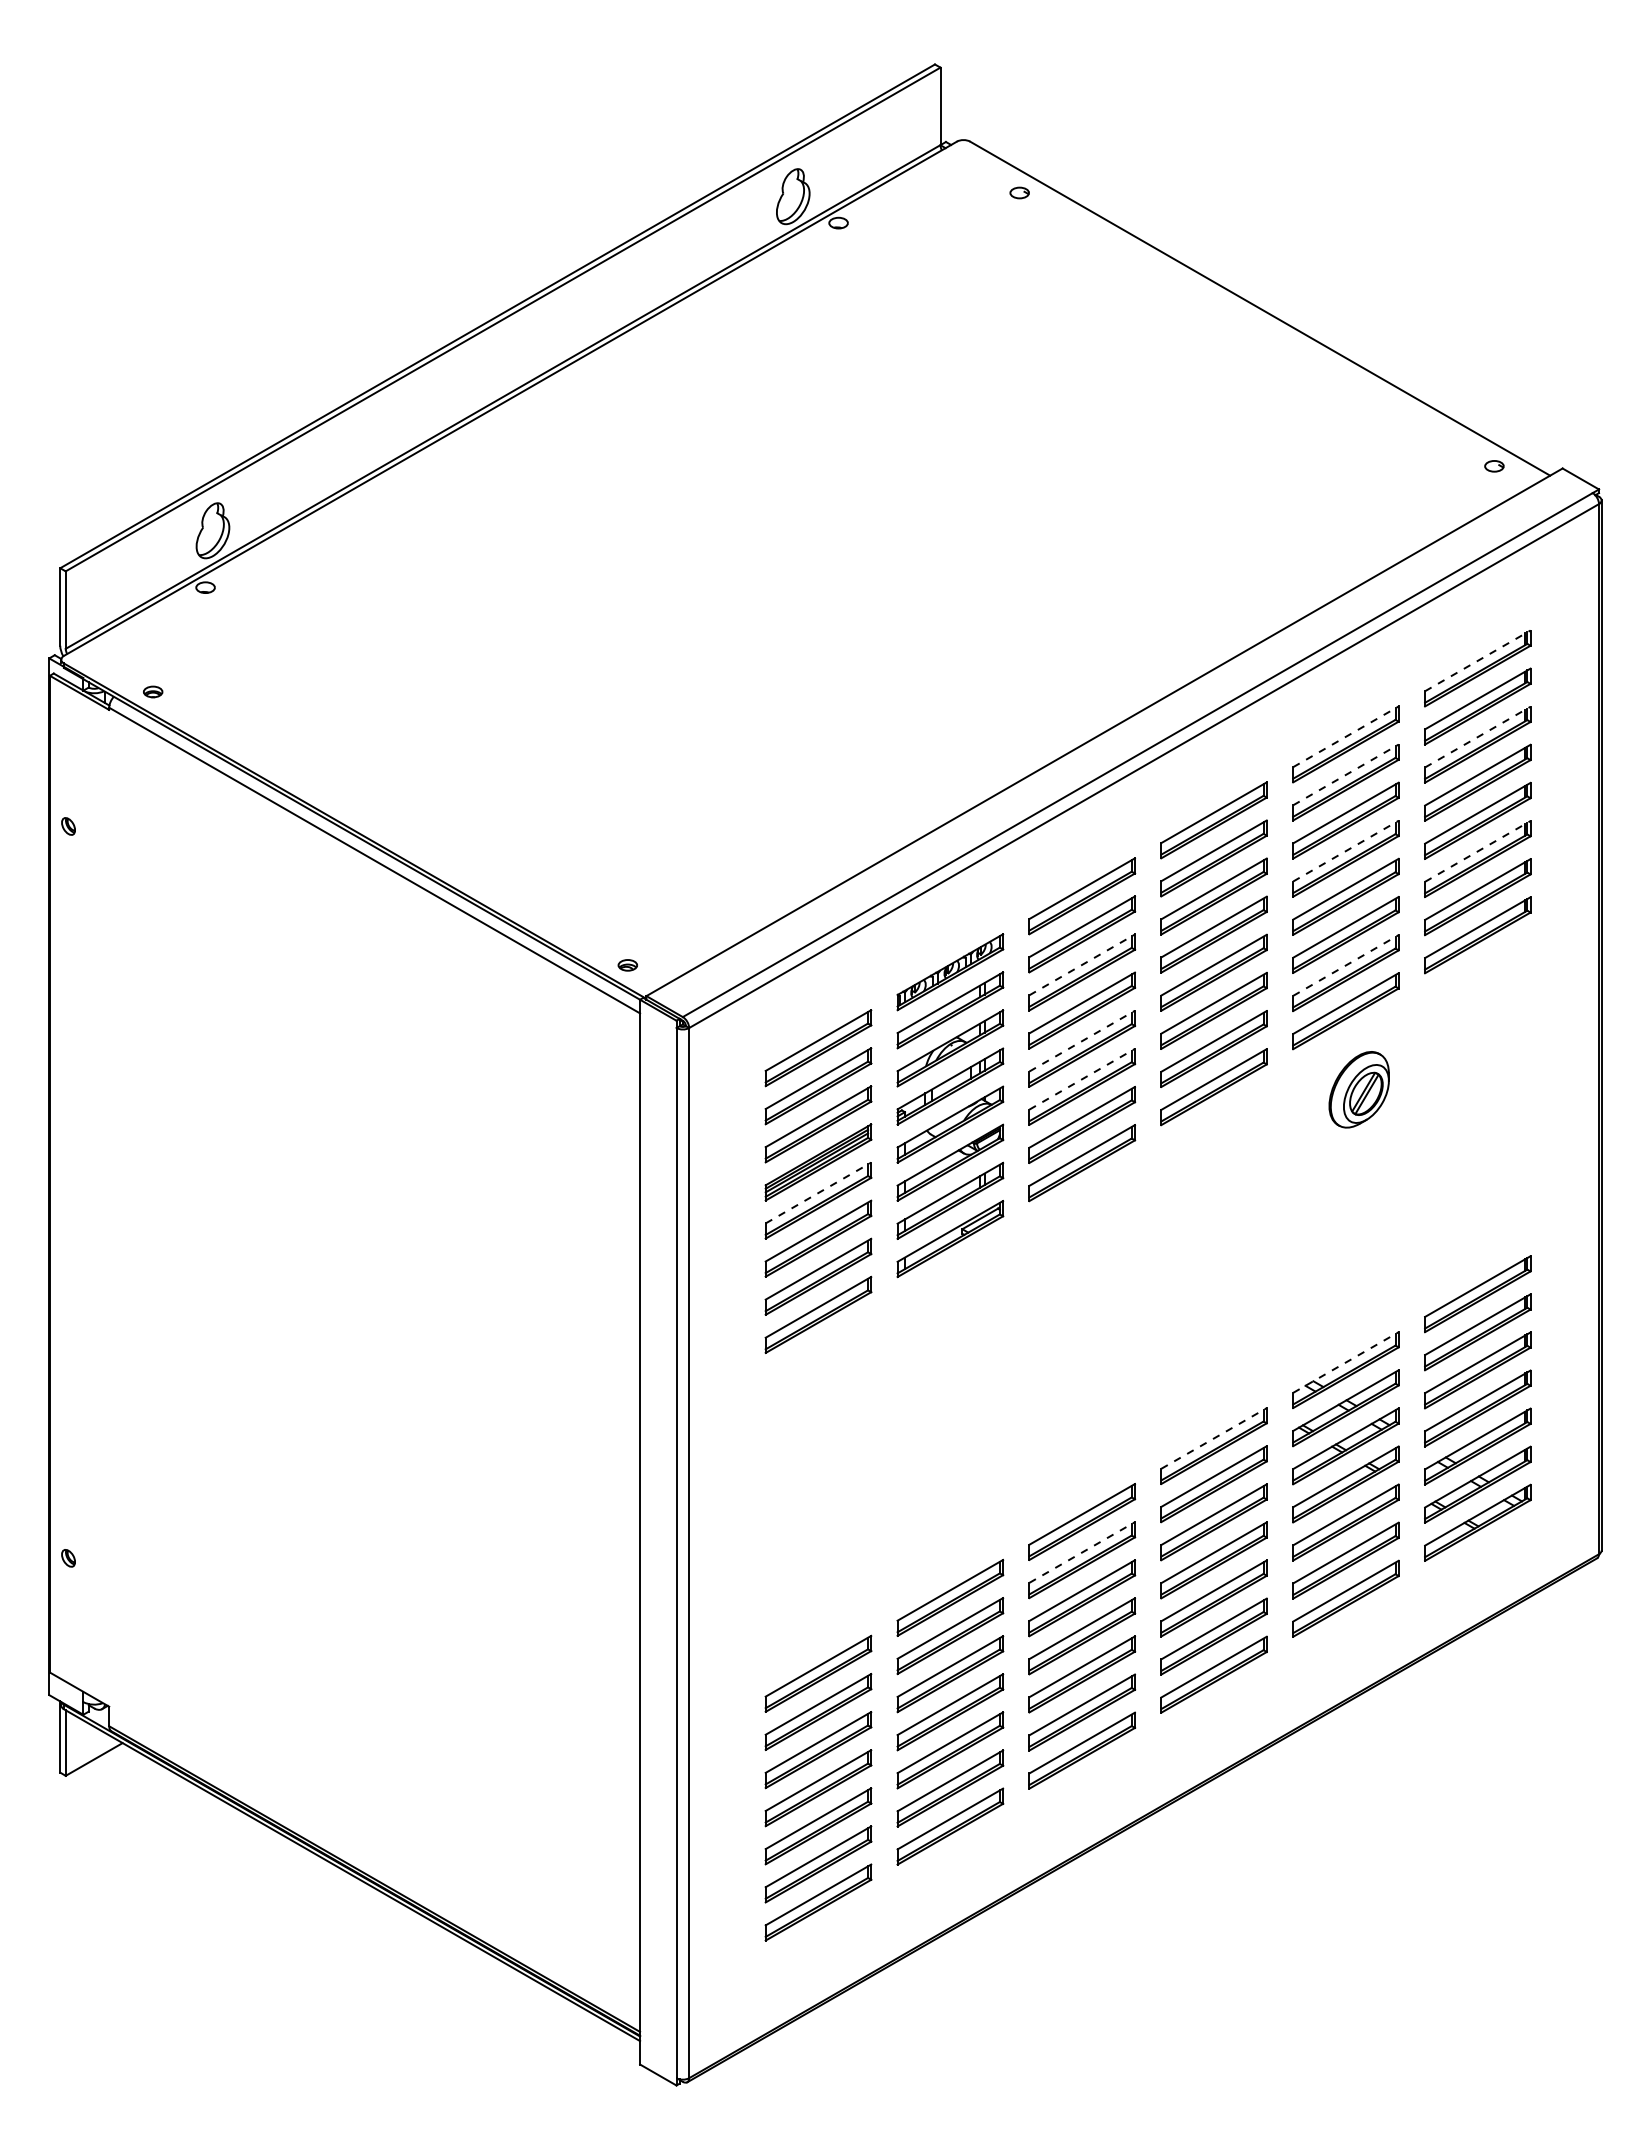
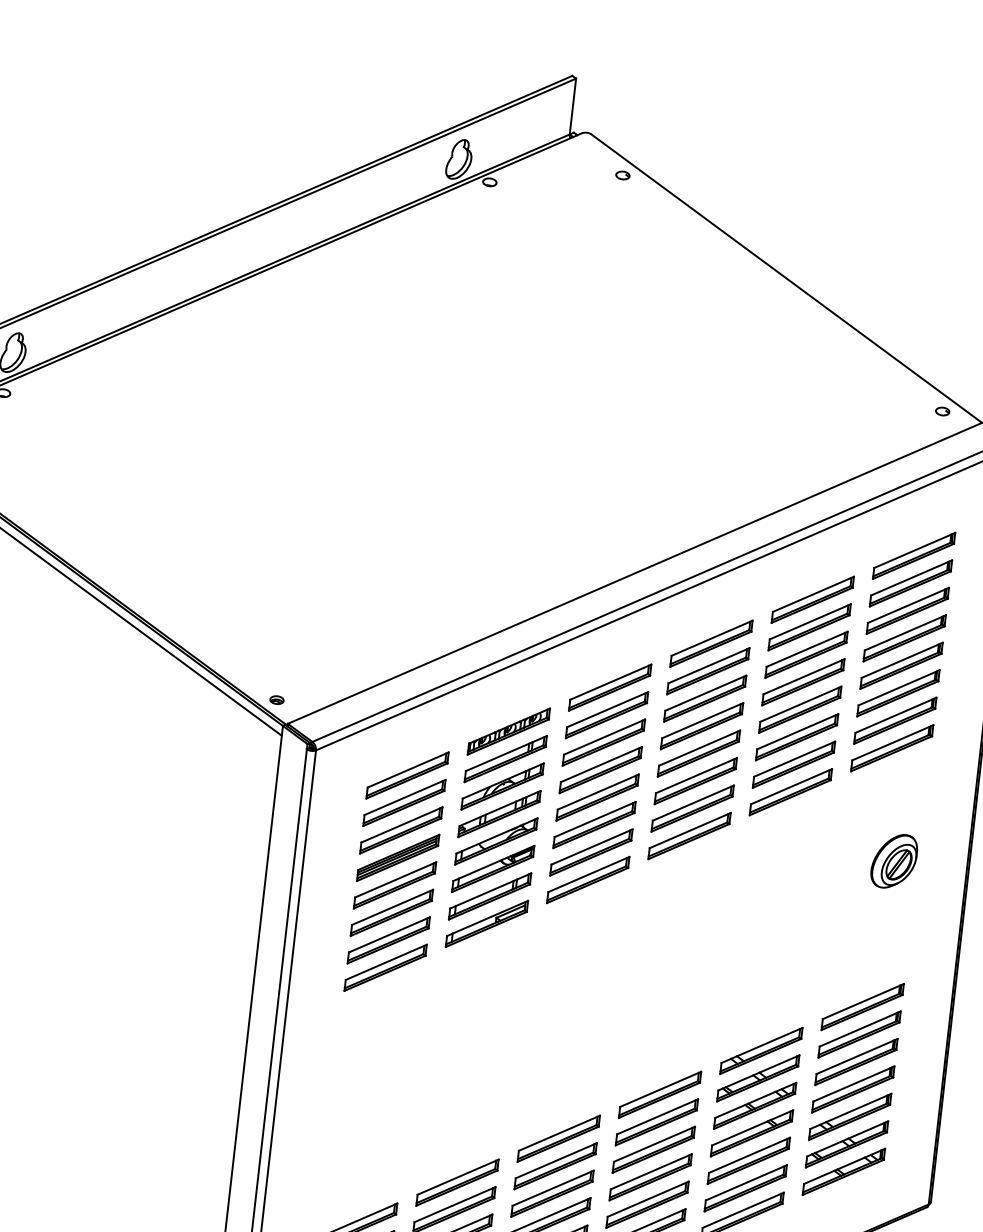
line: (1477, 660) -> (914, 550), dashed -> solid
line: (1345, 736) -> (813, 594), dashed -> solid
line: (1477, 737) -> (908, 605), dashed -> solid
line: (1345, 774) -> (810, 621), dashed -> solid
line: (1345, 851) -> (803, 677), dashed -> solid
line: (1477, 851) -> (898, 687), dashed -> solid
line: (1082, 964) -> (604, 736), dashed -> solid
line: (1345, 965) -> (794, 759), dashed -> solid
line: (1082, 1041) -> (598, 792), dashed -> solid
line: (1082, 1079) -> (595, 819), dashed -> solid
part: (1358, 1089) -> (893, 861), moved
line: (818, 1193) -> (395, 880), dashed -> solid
line: (1345, 1362) -> (761, 1045), dashed -> solid
line: (1214, 1438) -> (661, 1089), dashed -> solid
line: (1082, 1552) -> (556, 1160), dashed -> solid

